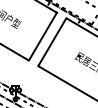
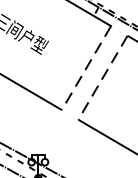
line: (42, 36) -> (85, 67), solid -> dashed
line: (52, 42) -> (103, 78), solid -> dashed

